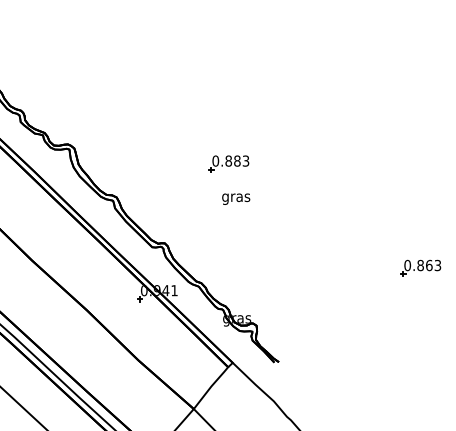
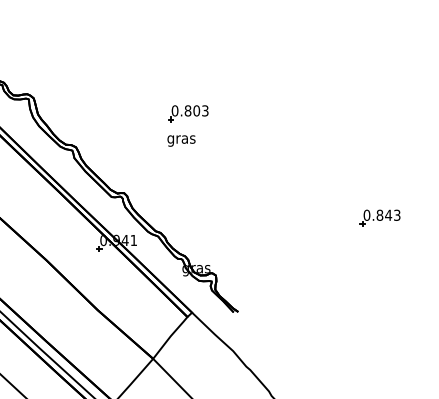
text: (237, 160) -> (196, 110), 0.883 -> 0.803
text: (236, 198) -> (181, 140), moved
text: (428, 265) -> (387, 215), 0.863 -> 0.843

